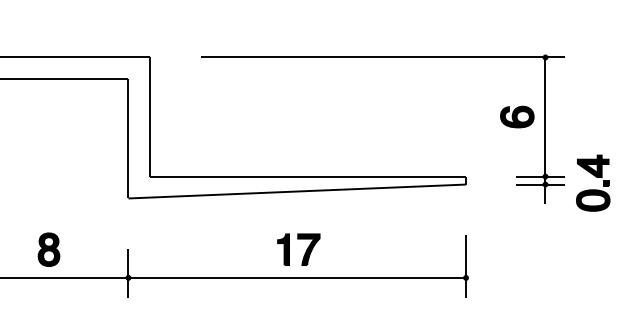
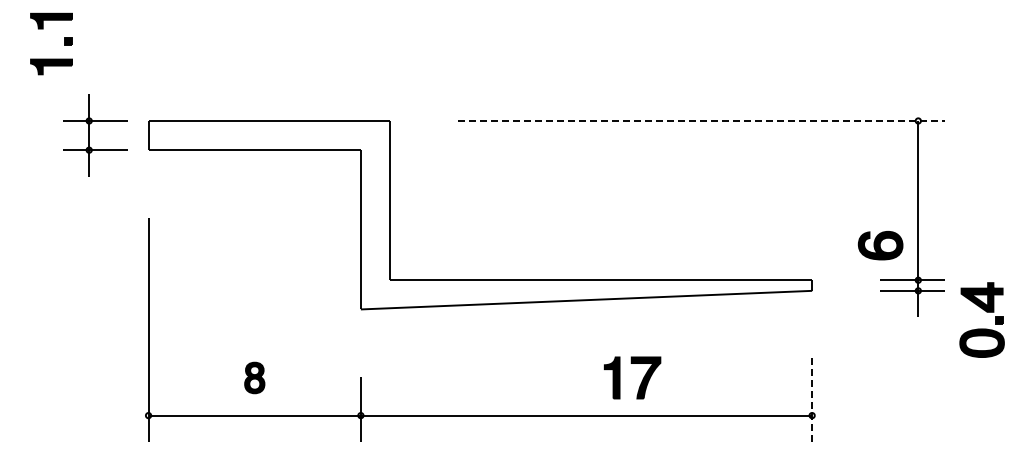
line: (383, 57) -> (701, 120), solid -> dashed
part: (517, 116) -> (880, 245), moved
part: (596, 177) -> (986, 312), moved
part: (48, 249) -> (254, 377), size x0.7
part: (305, 252) -> (641, 381), moved
line: (466, 266) -> (812, 400), solid -> dashed

